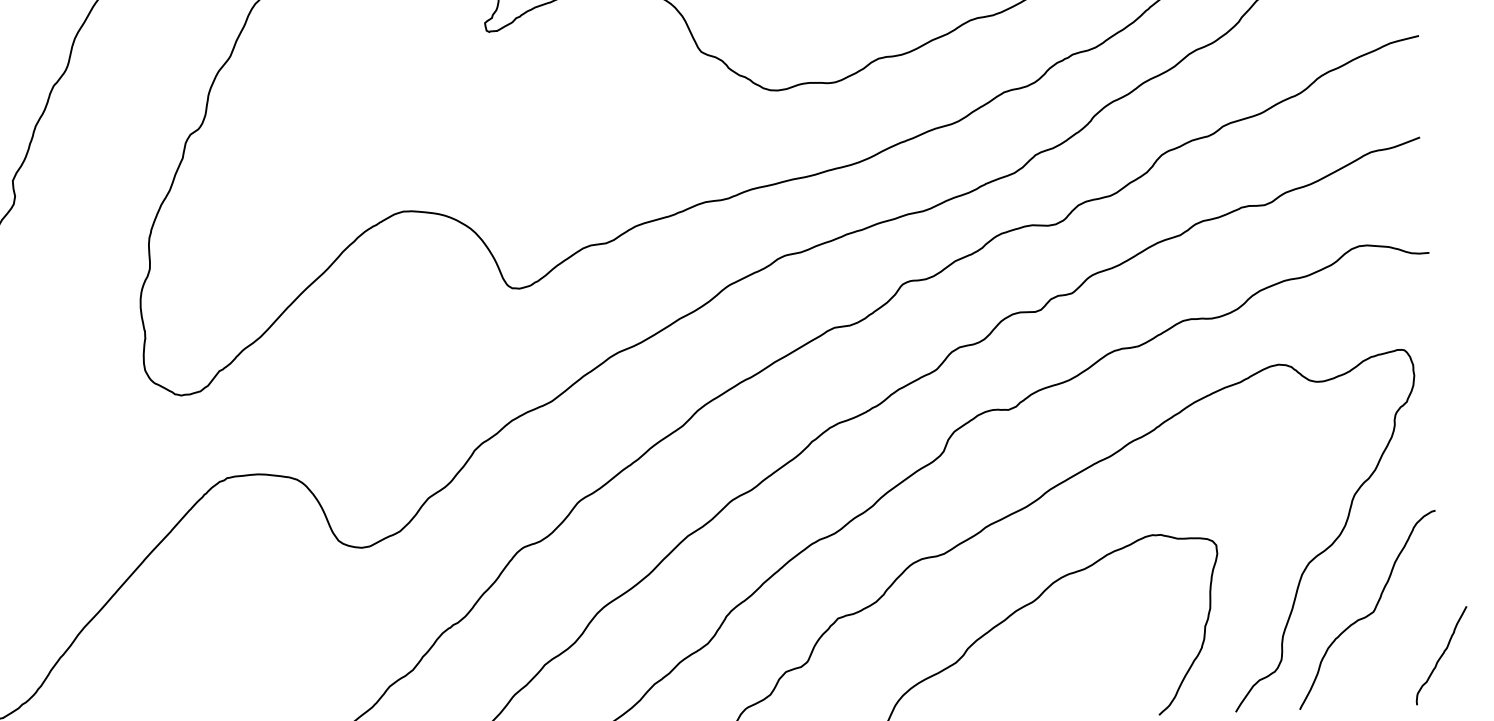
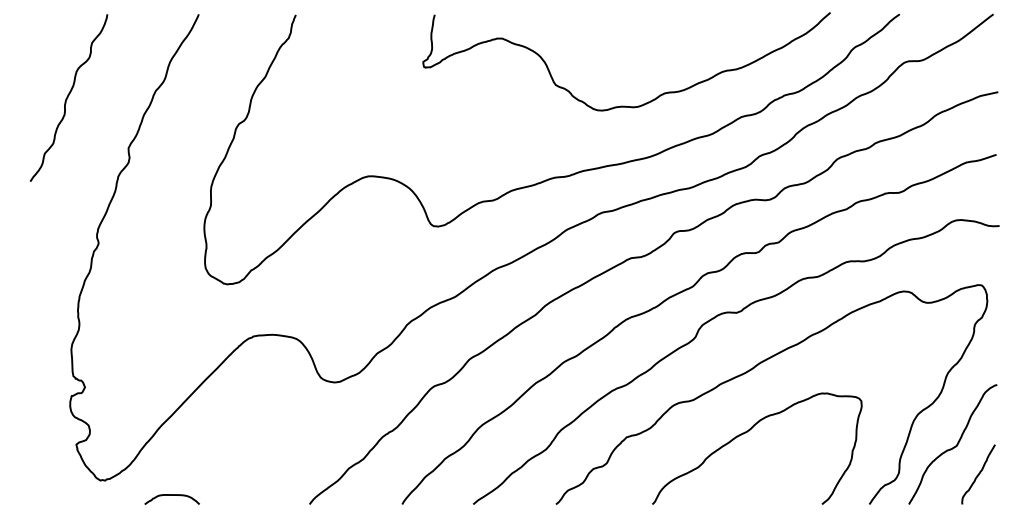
curve: (1441, 655) -> (978, 474), moved

